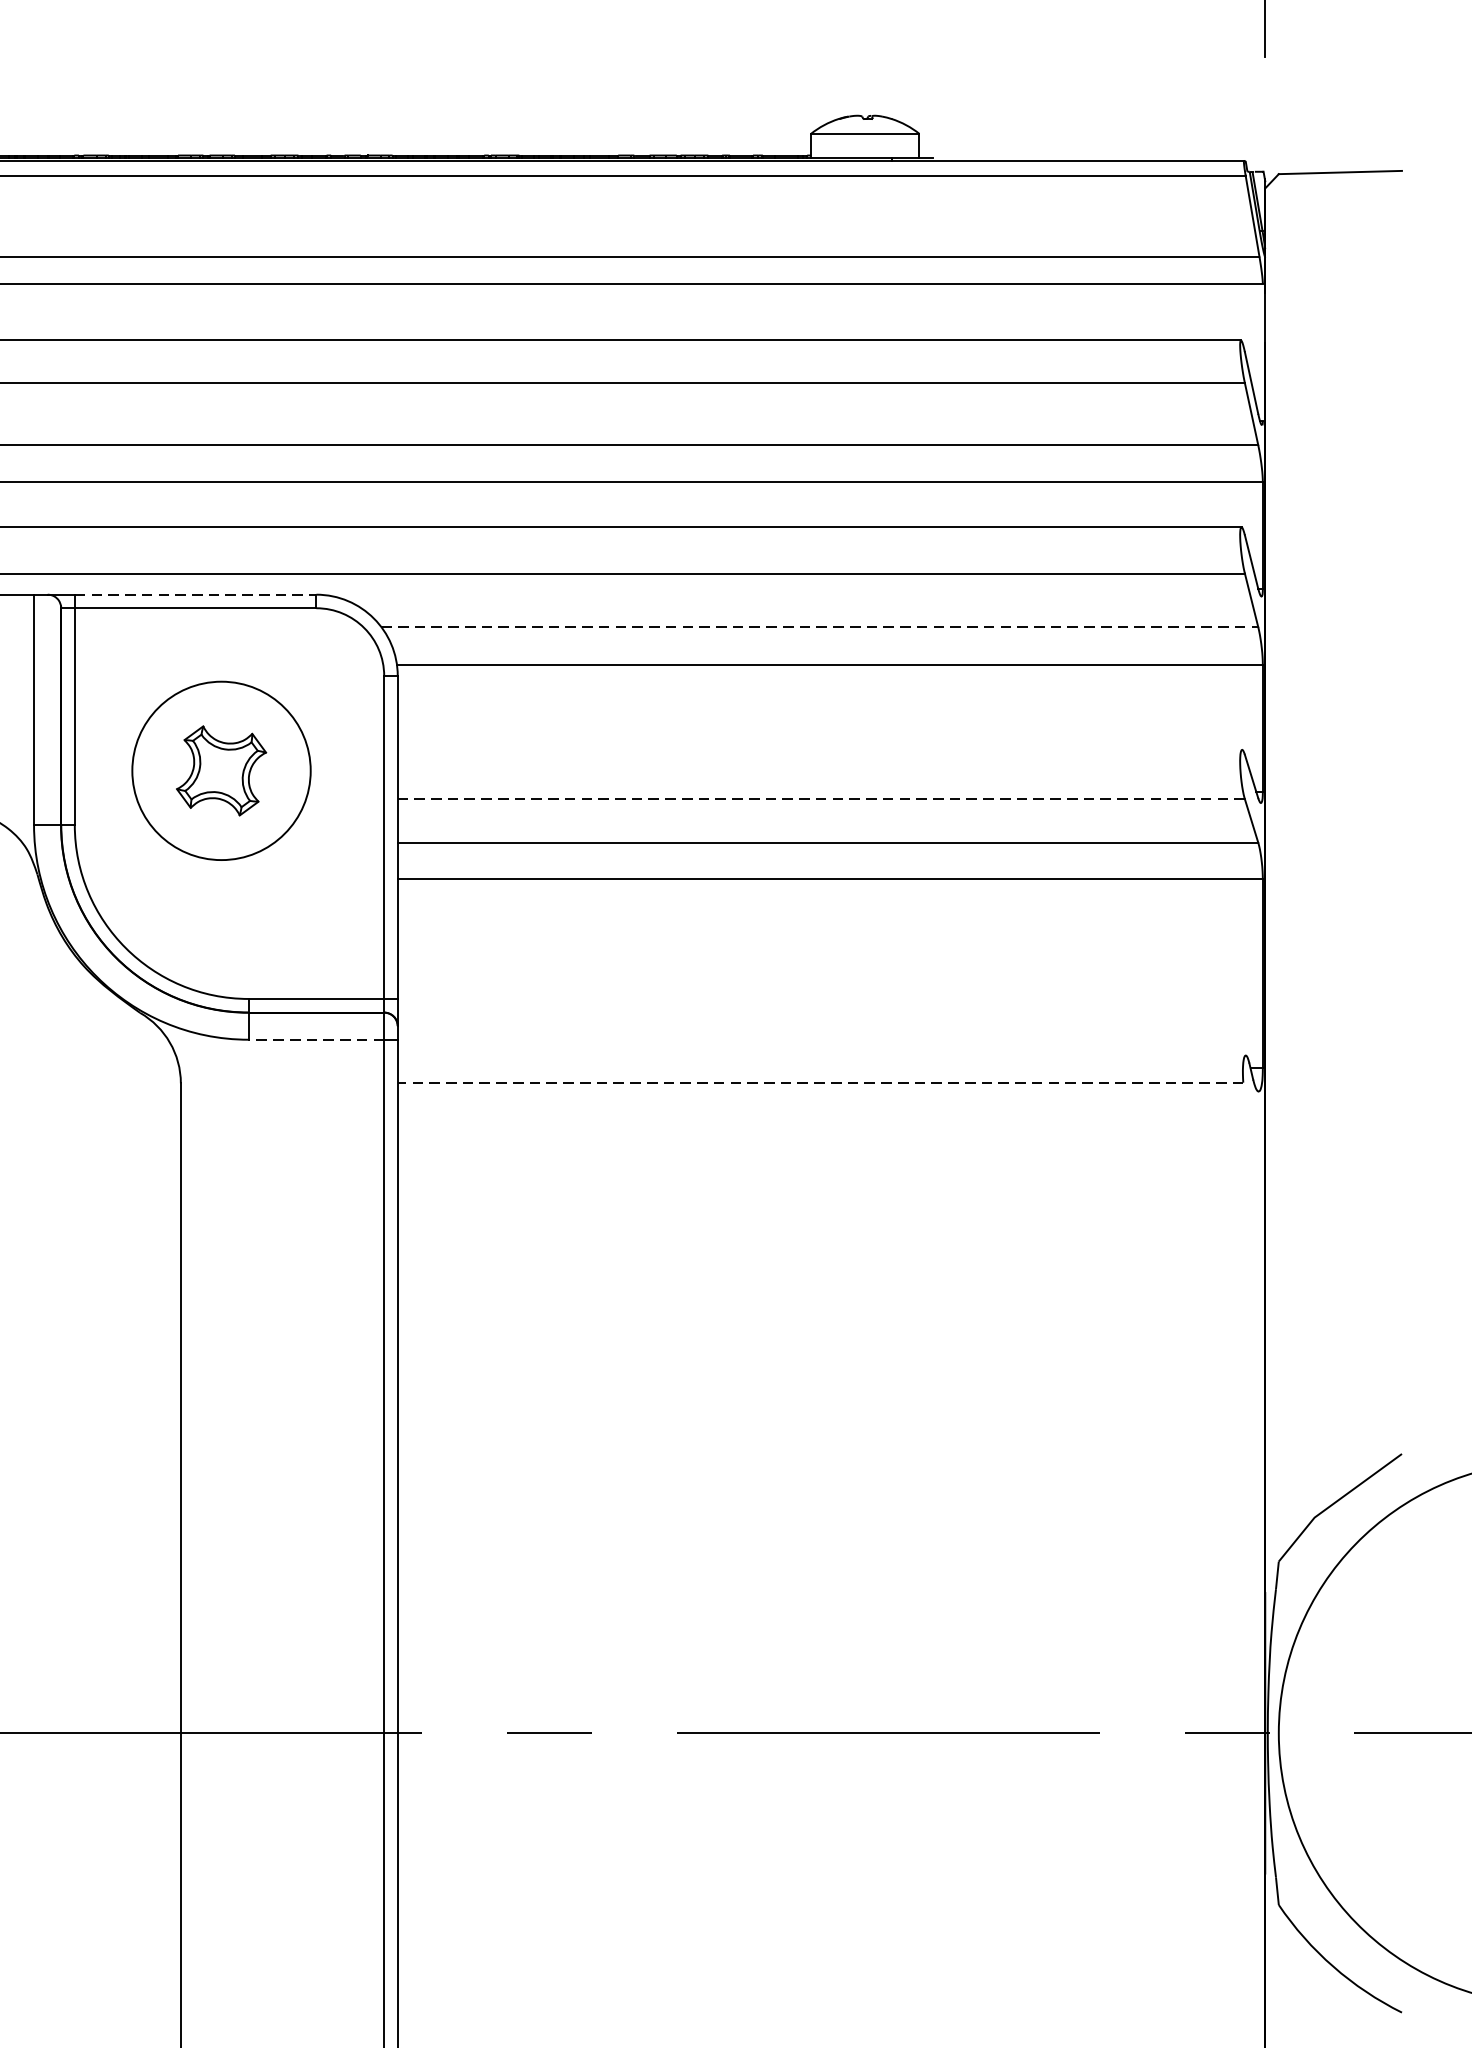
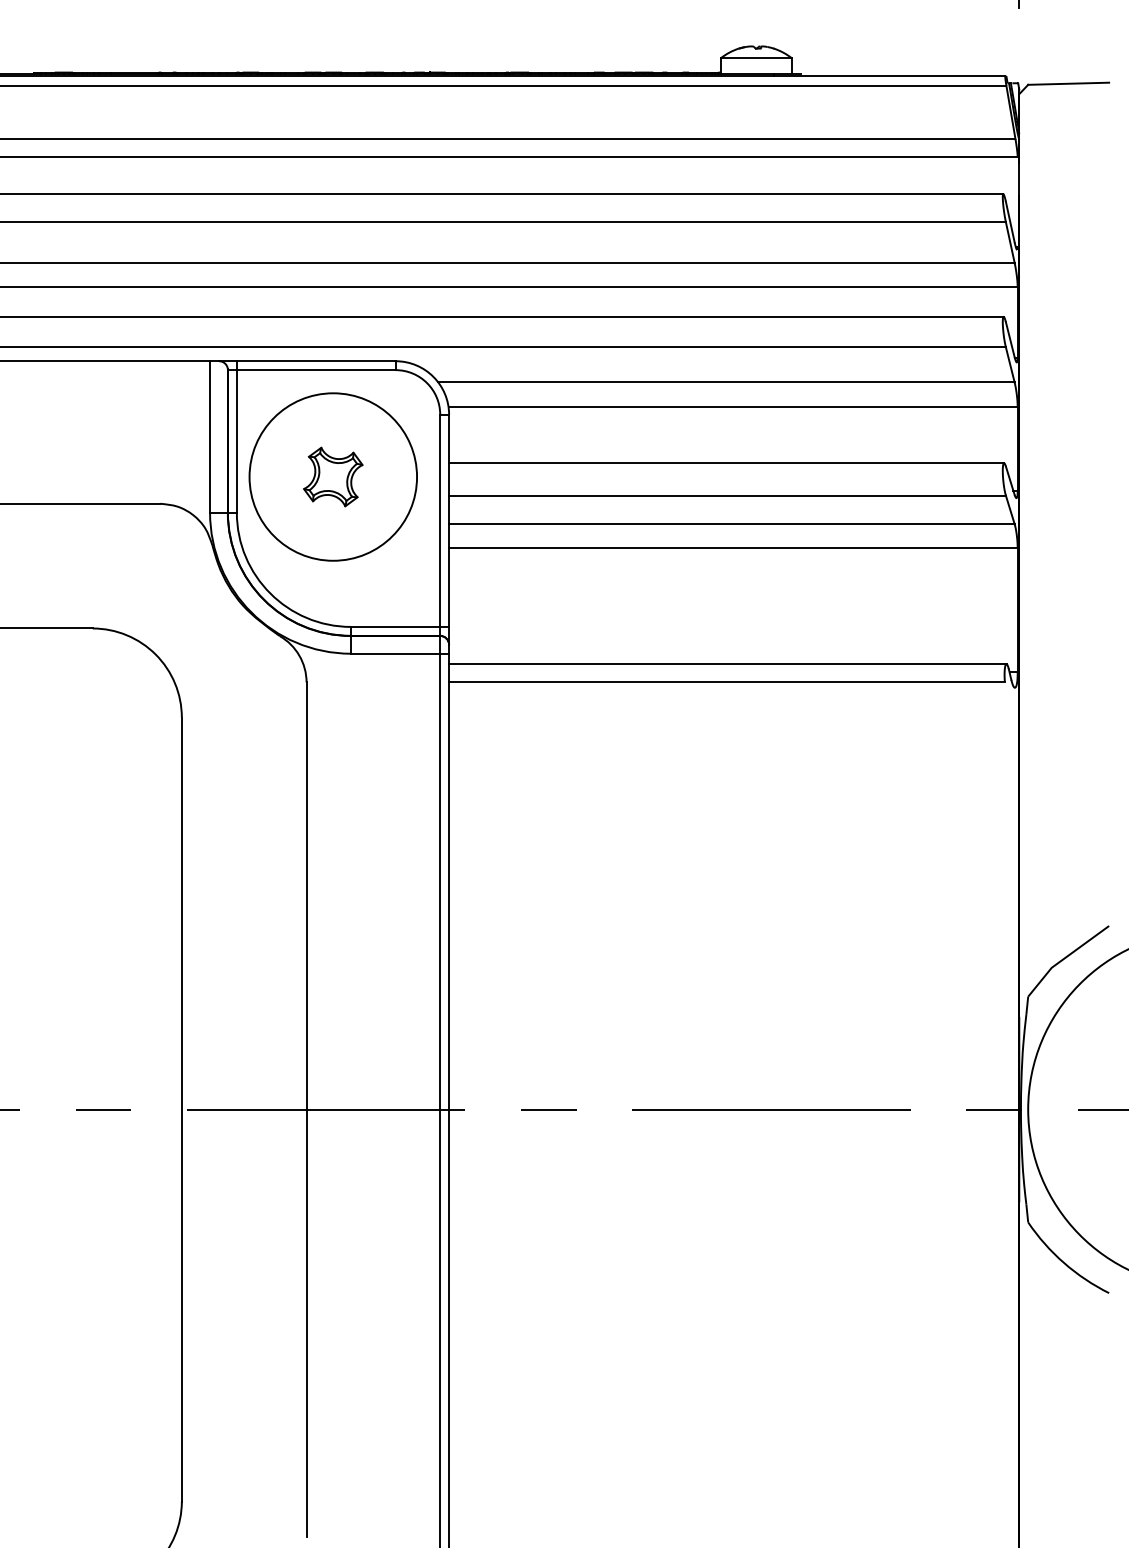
line: (195, 595) -> (316, 361), dashed -> solid
line: (819, 627) -> (726, 382), dashed -> solid
line: (819, 750) -> (726, 463), added
circle: (221, 770) -> (333, 476), size x1.43
line: (821, 798) -> (727, 495), dashed -> solid
line: (316, 1039) -> (395, 653), dashed -> solid
line: (821, 1056) -> (727, 664), added
line: (819, 1081) -> (726, 681), dashed -> solid

